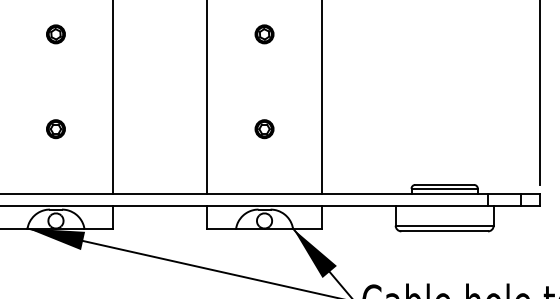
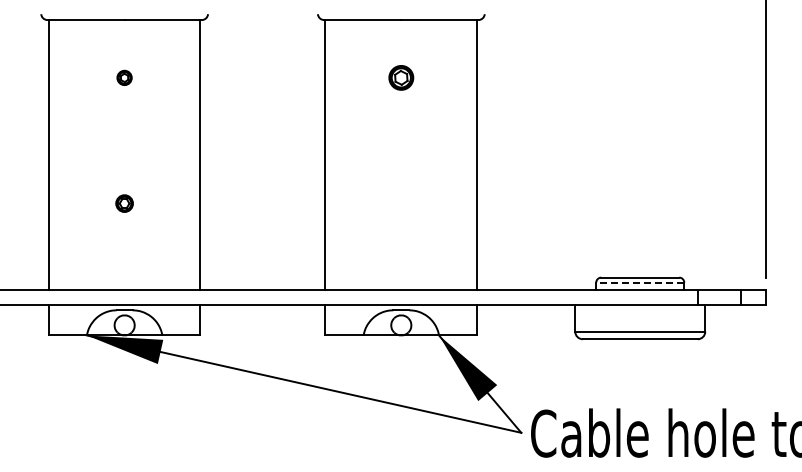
part: (55, 34) -> (124, 77), size x0.6
part: (55, 129) -> (124, 203), size x0.7
part: (264, 129) -> (401, 203), removed
line: (444, 188) -> (639, 282), solid -> dashed

